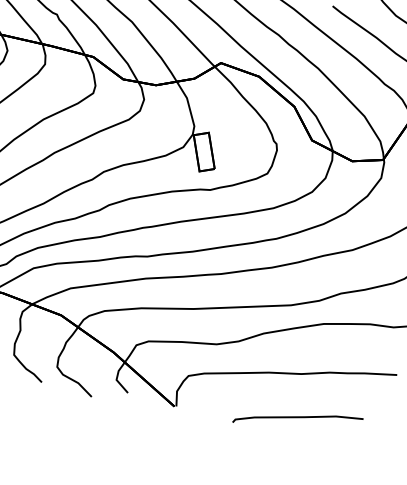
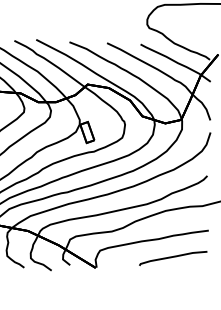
part: (298, 420) -> (173, 258), moved

